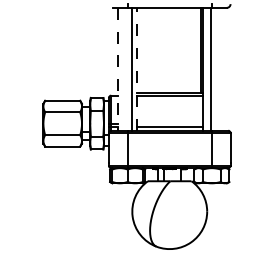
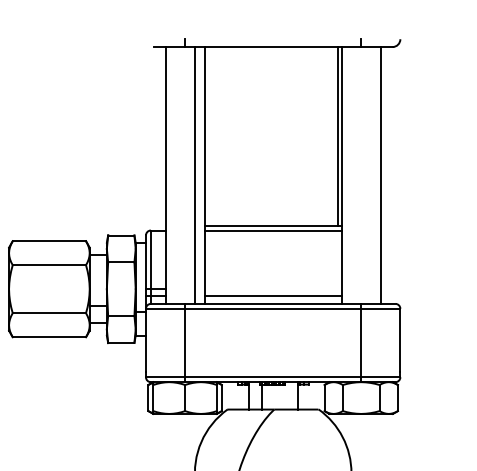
line: (137, 68) -> (205, 173), dashed -> solid
line: (211, 68) -> (381, 173), moved
line: (118, 69) -> (166, 175), dashed -> solid

